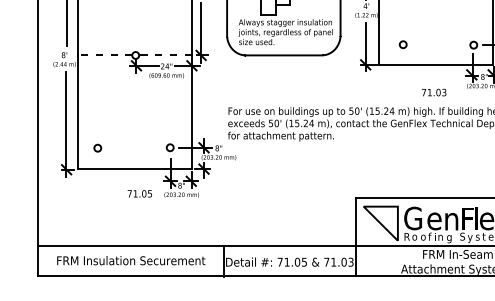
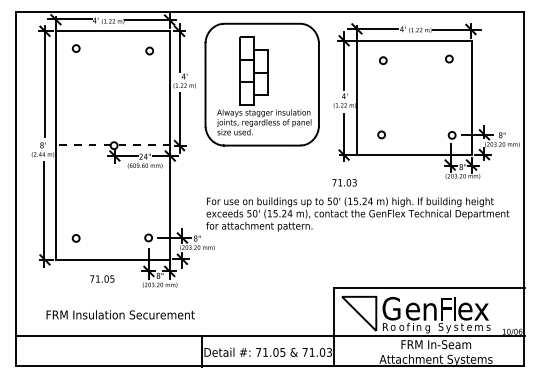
text: (434, 92) -> (344, 182), moved
text: (140, 193) -> (102, 278), moved
text: (131, 260) -> (120, 314), moved

